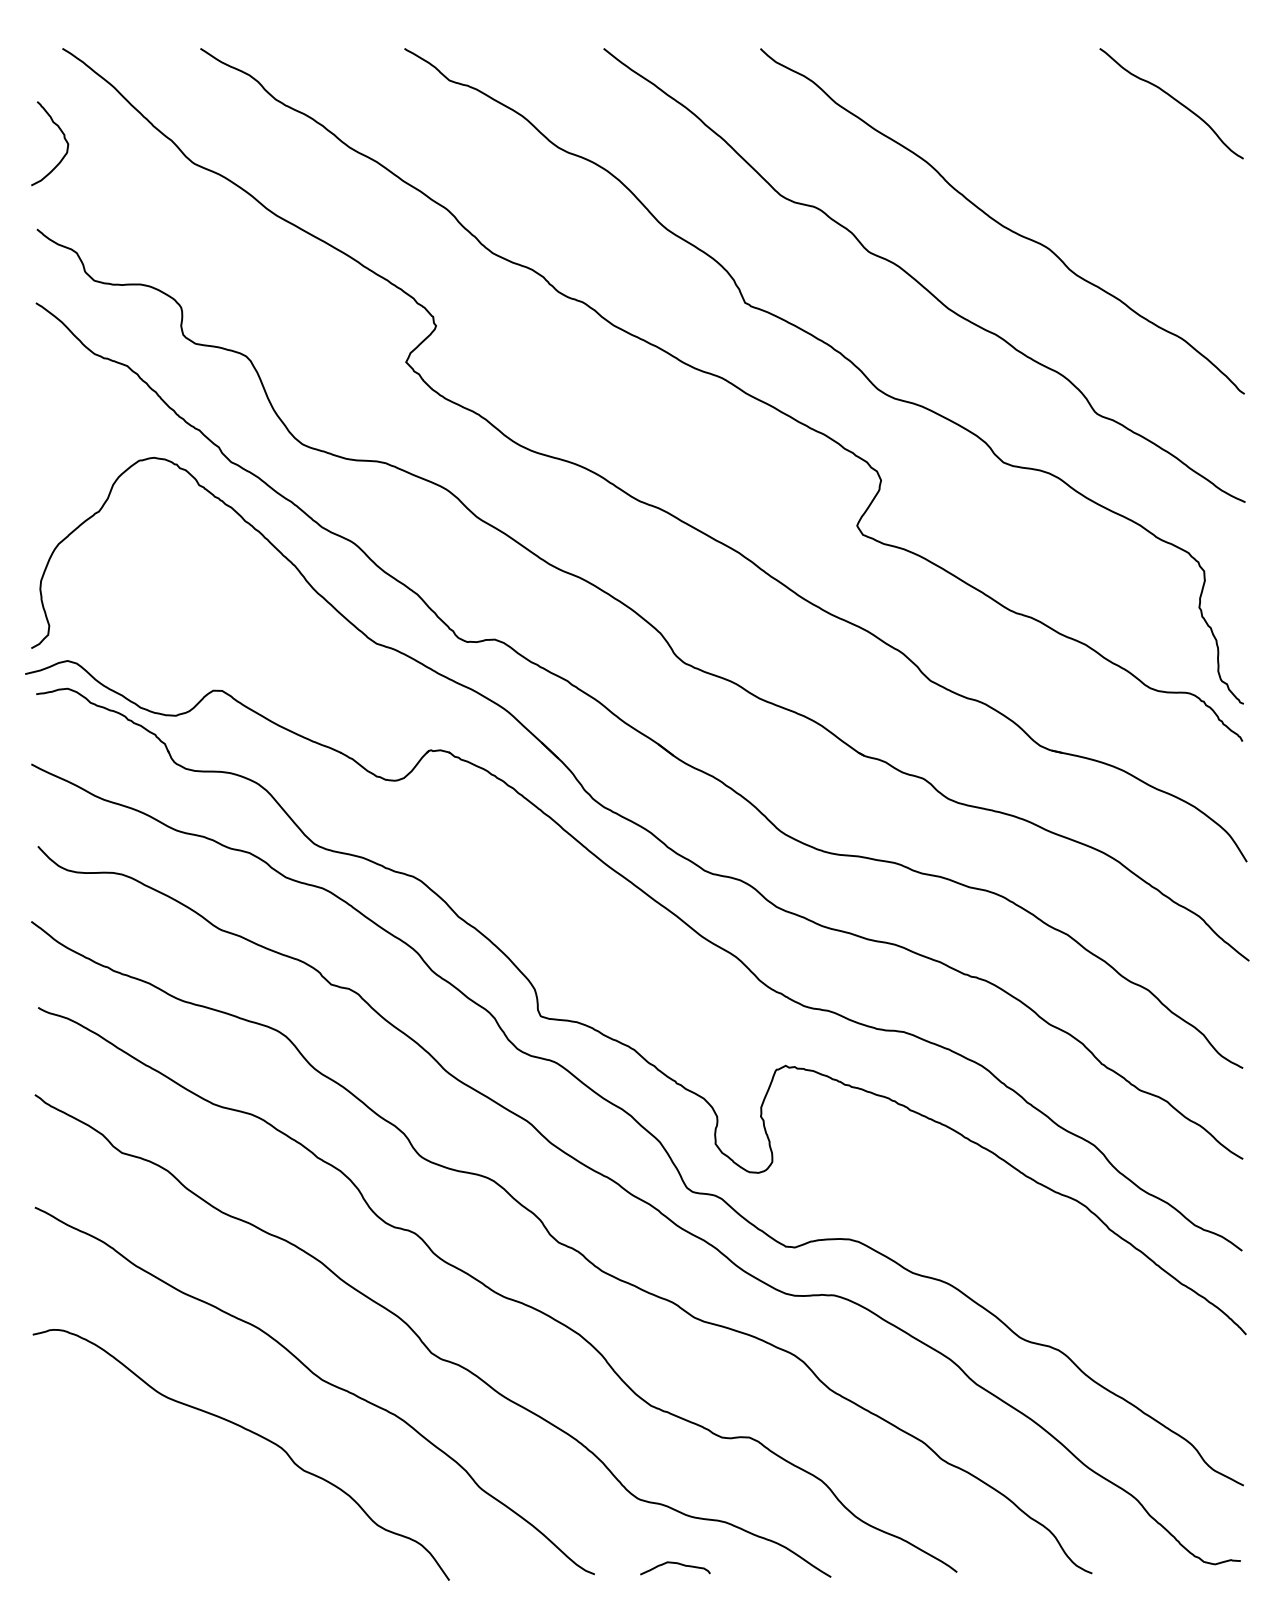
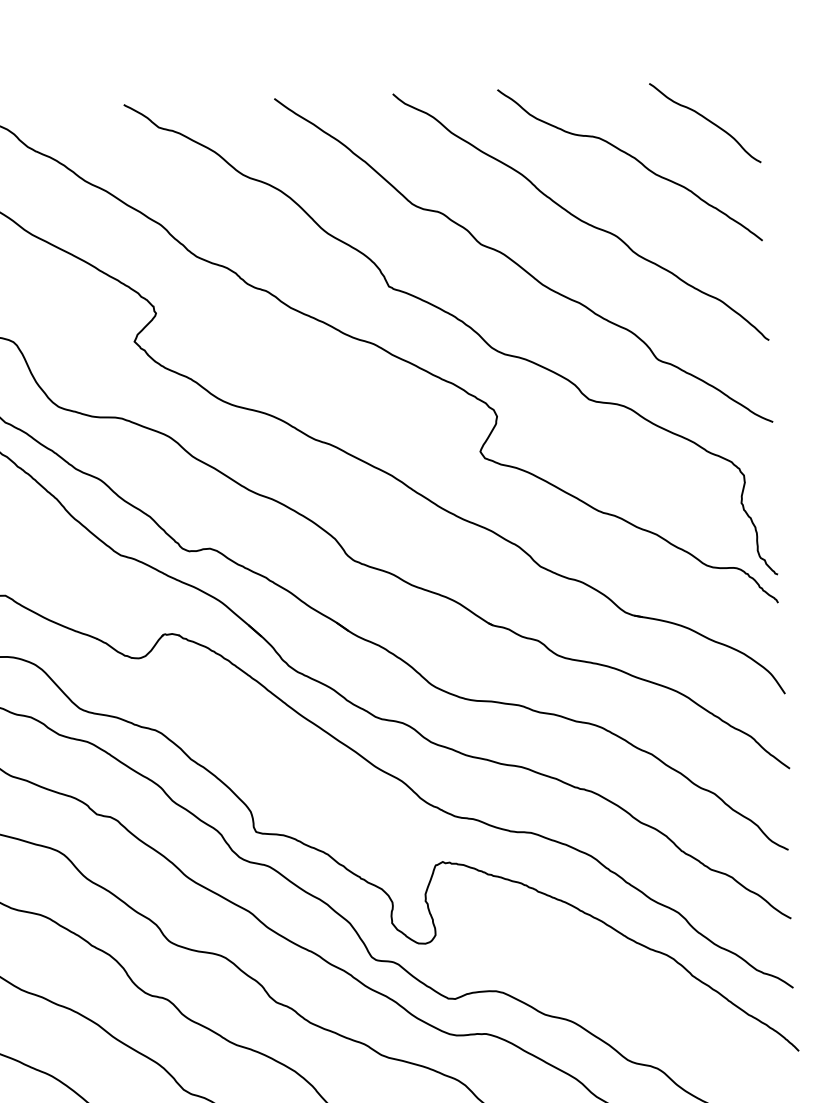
curve: (1074, 146) -> (633, 158), added

